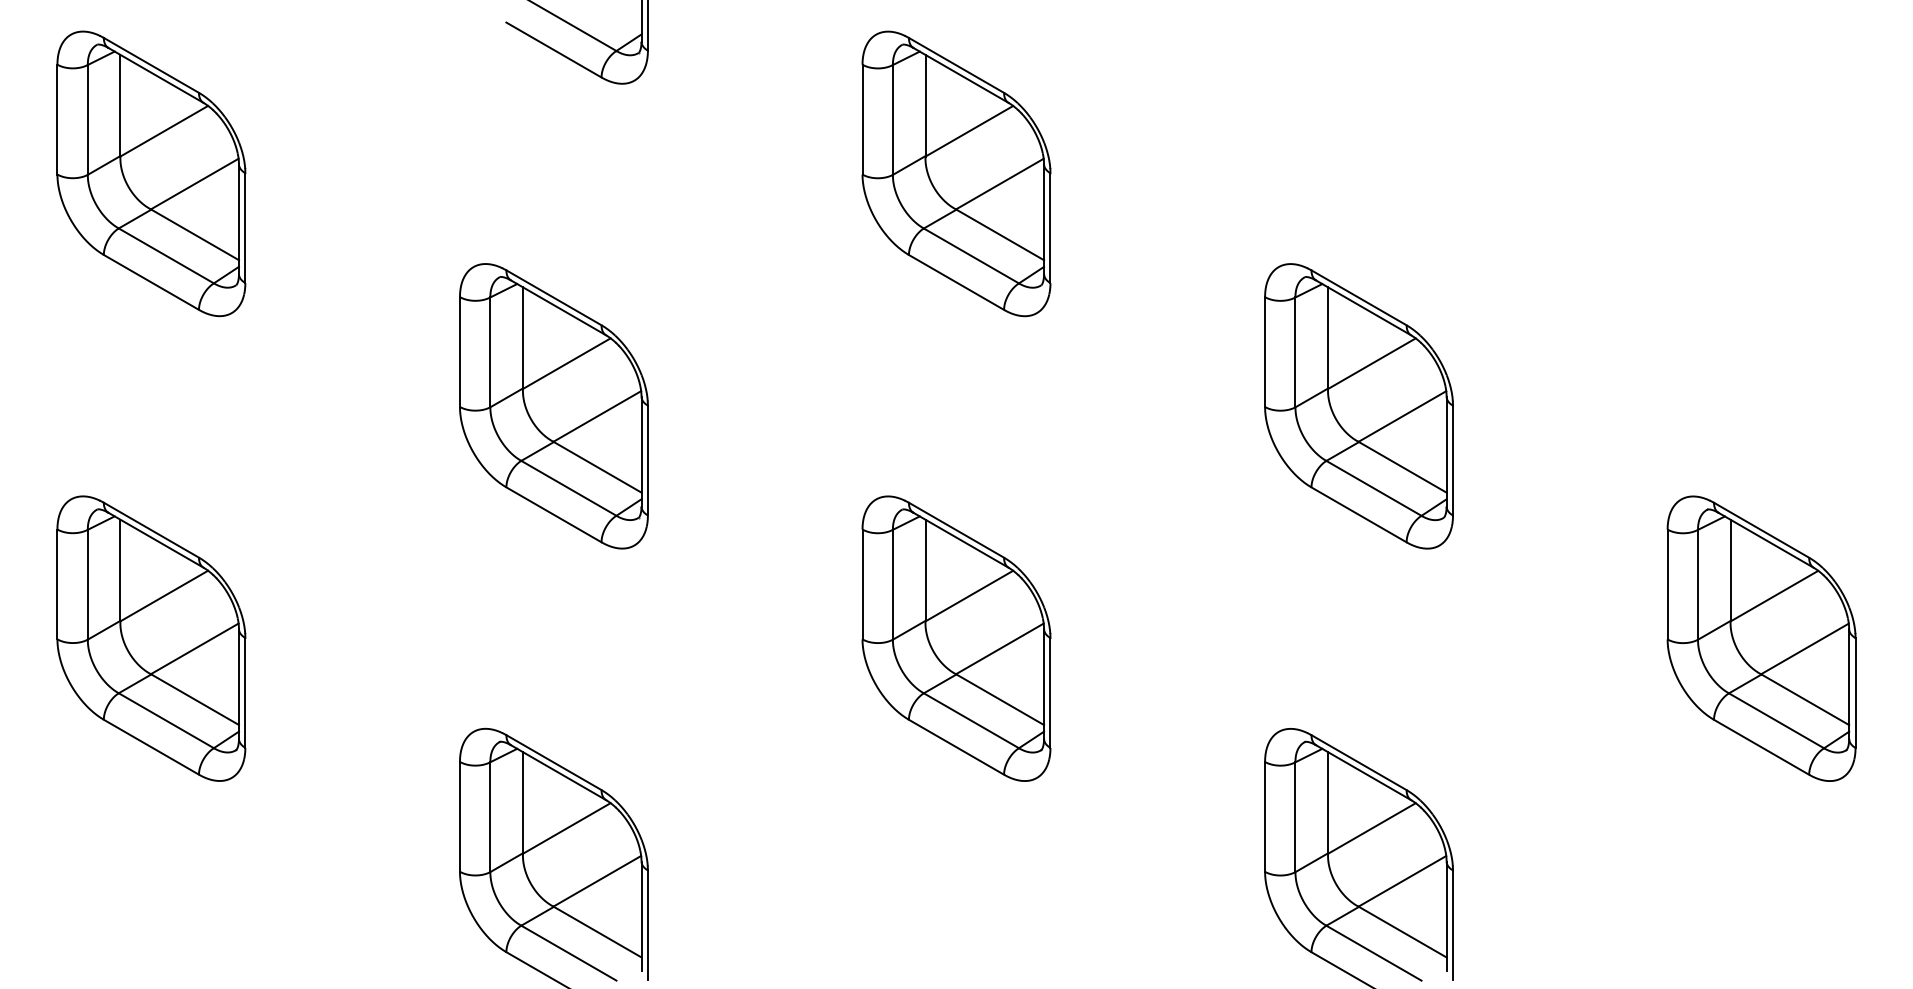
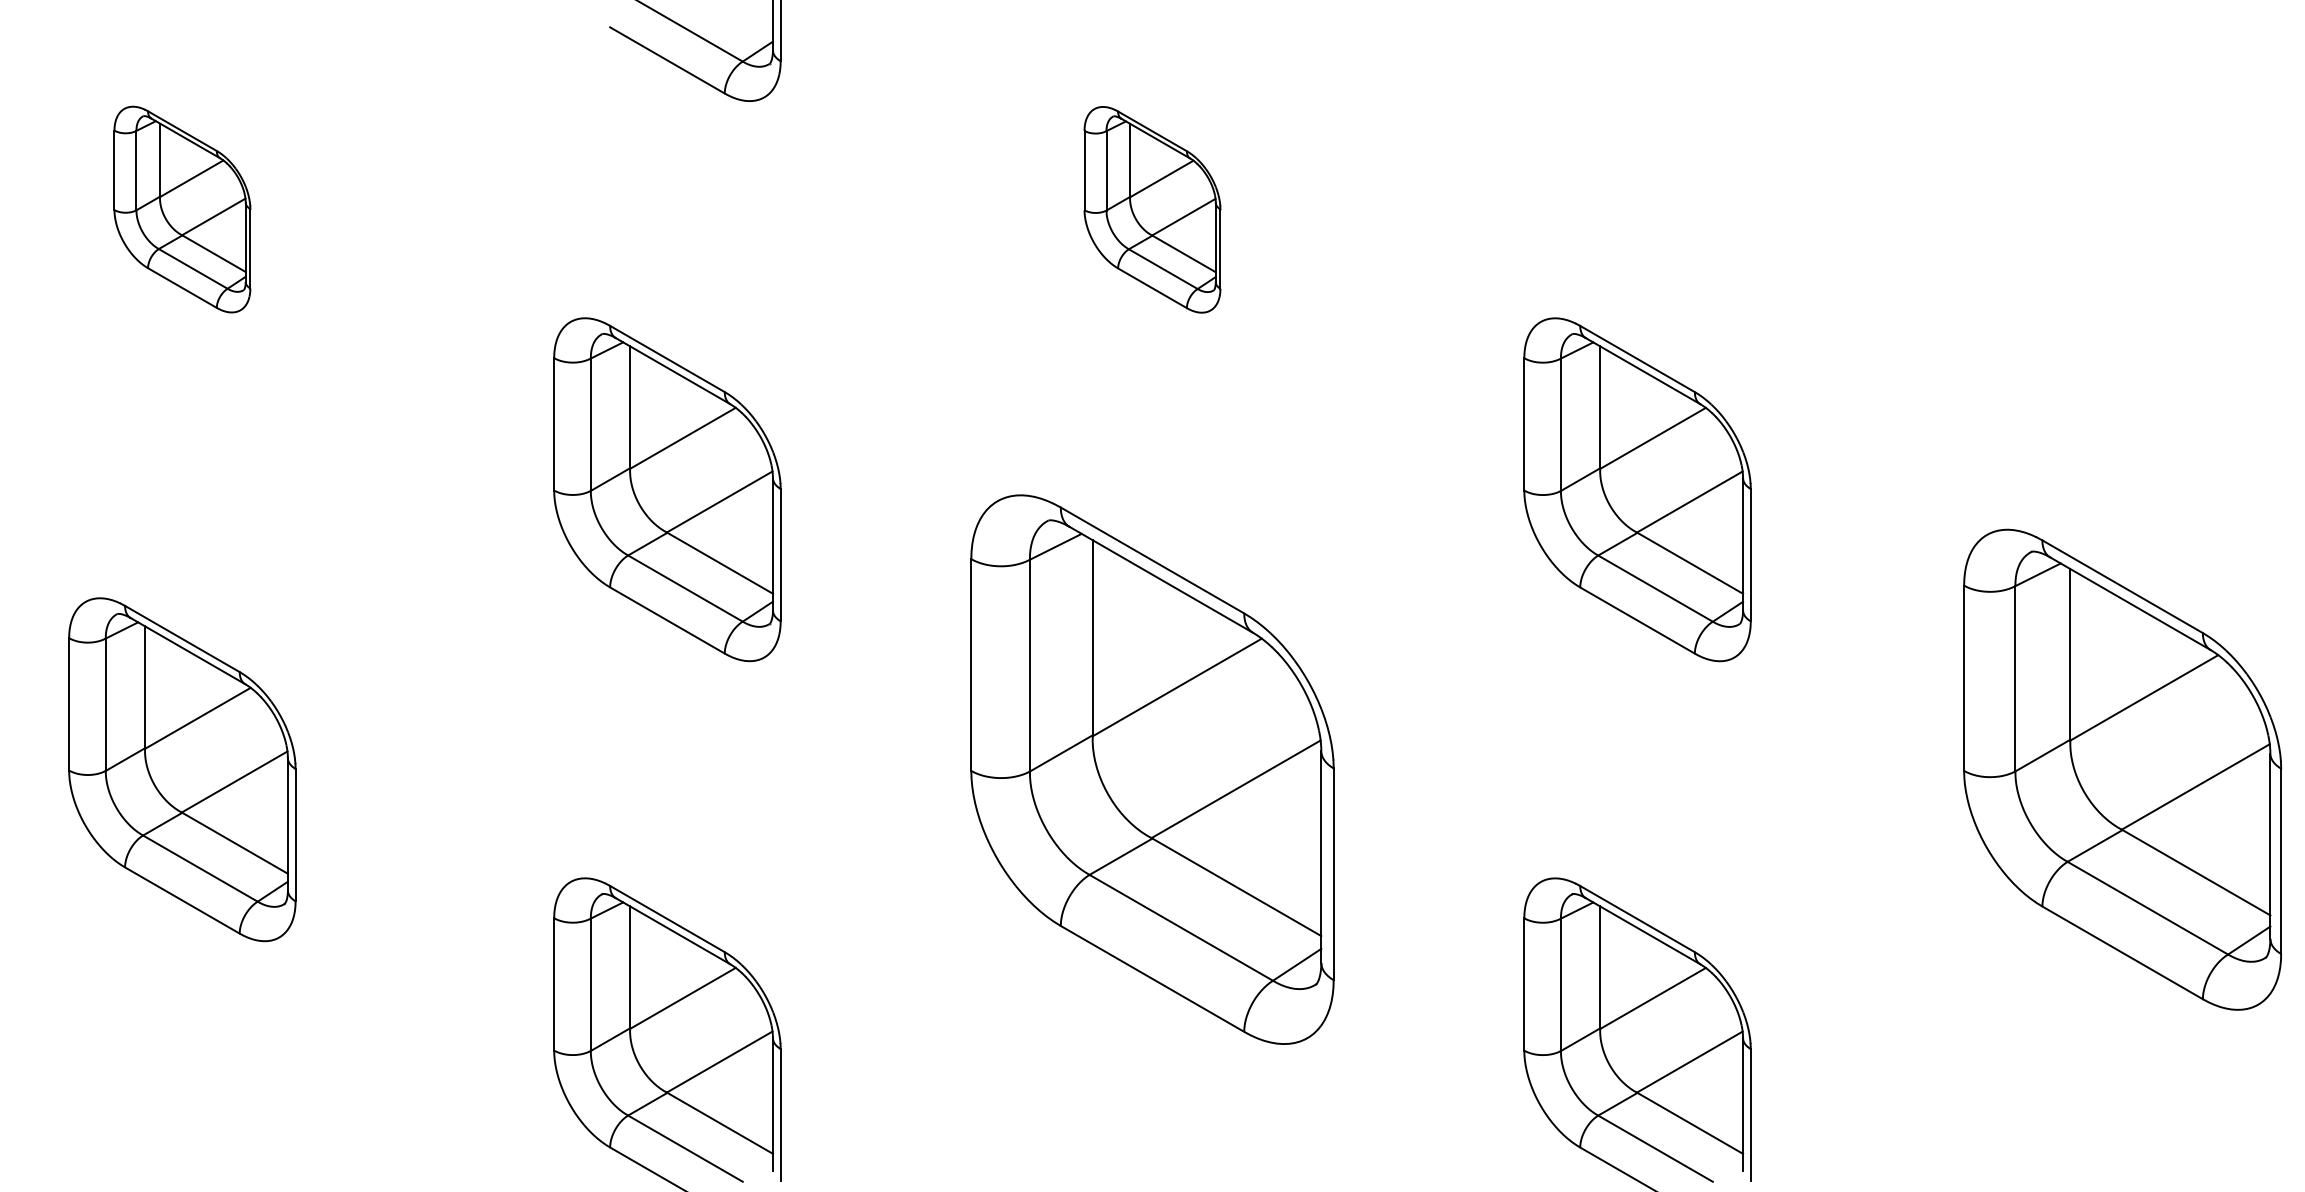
part: (151, 173) -> (182, 209), size x0.6
part: (956, 173) -> (1152, 209), size x0.6
part: (956, 638) -> (1152, 769), size x1.6
part: (1761, 638) -> (2122, 769), size x1.4

